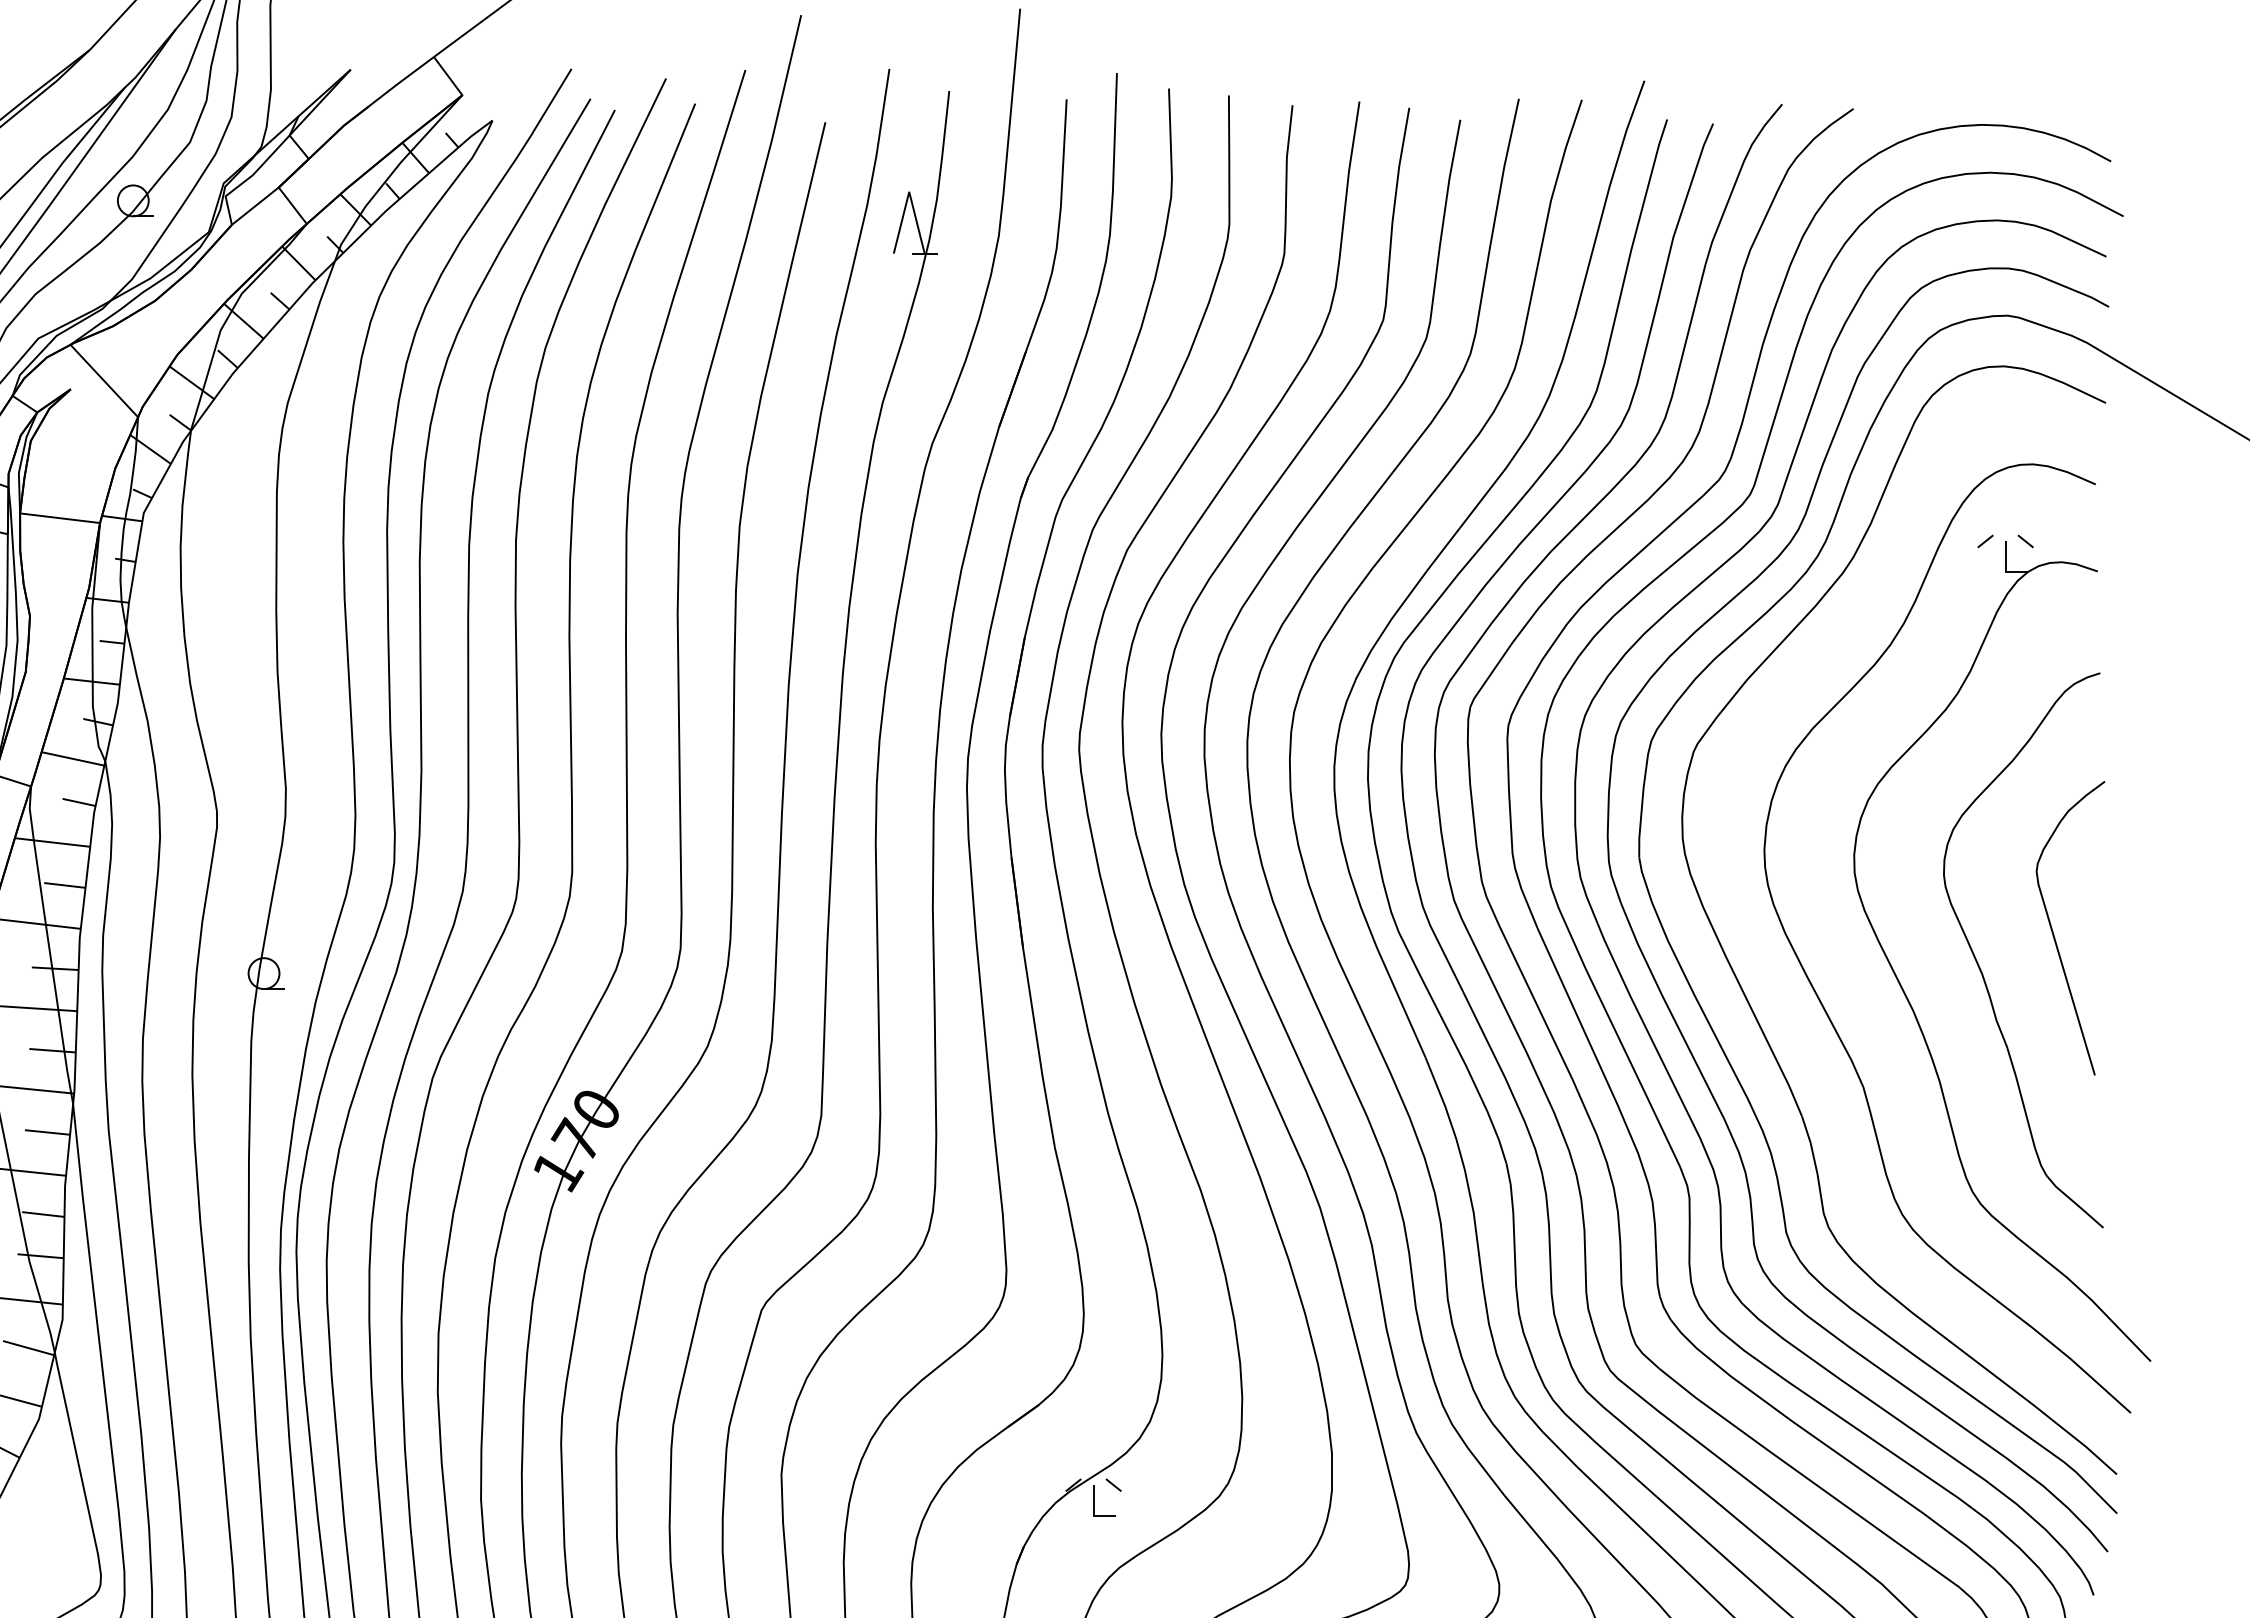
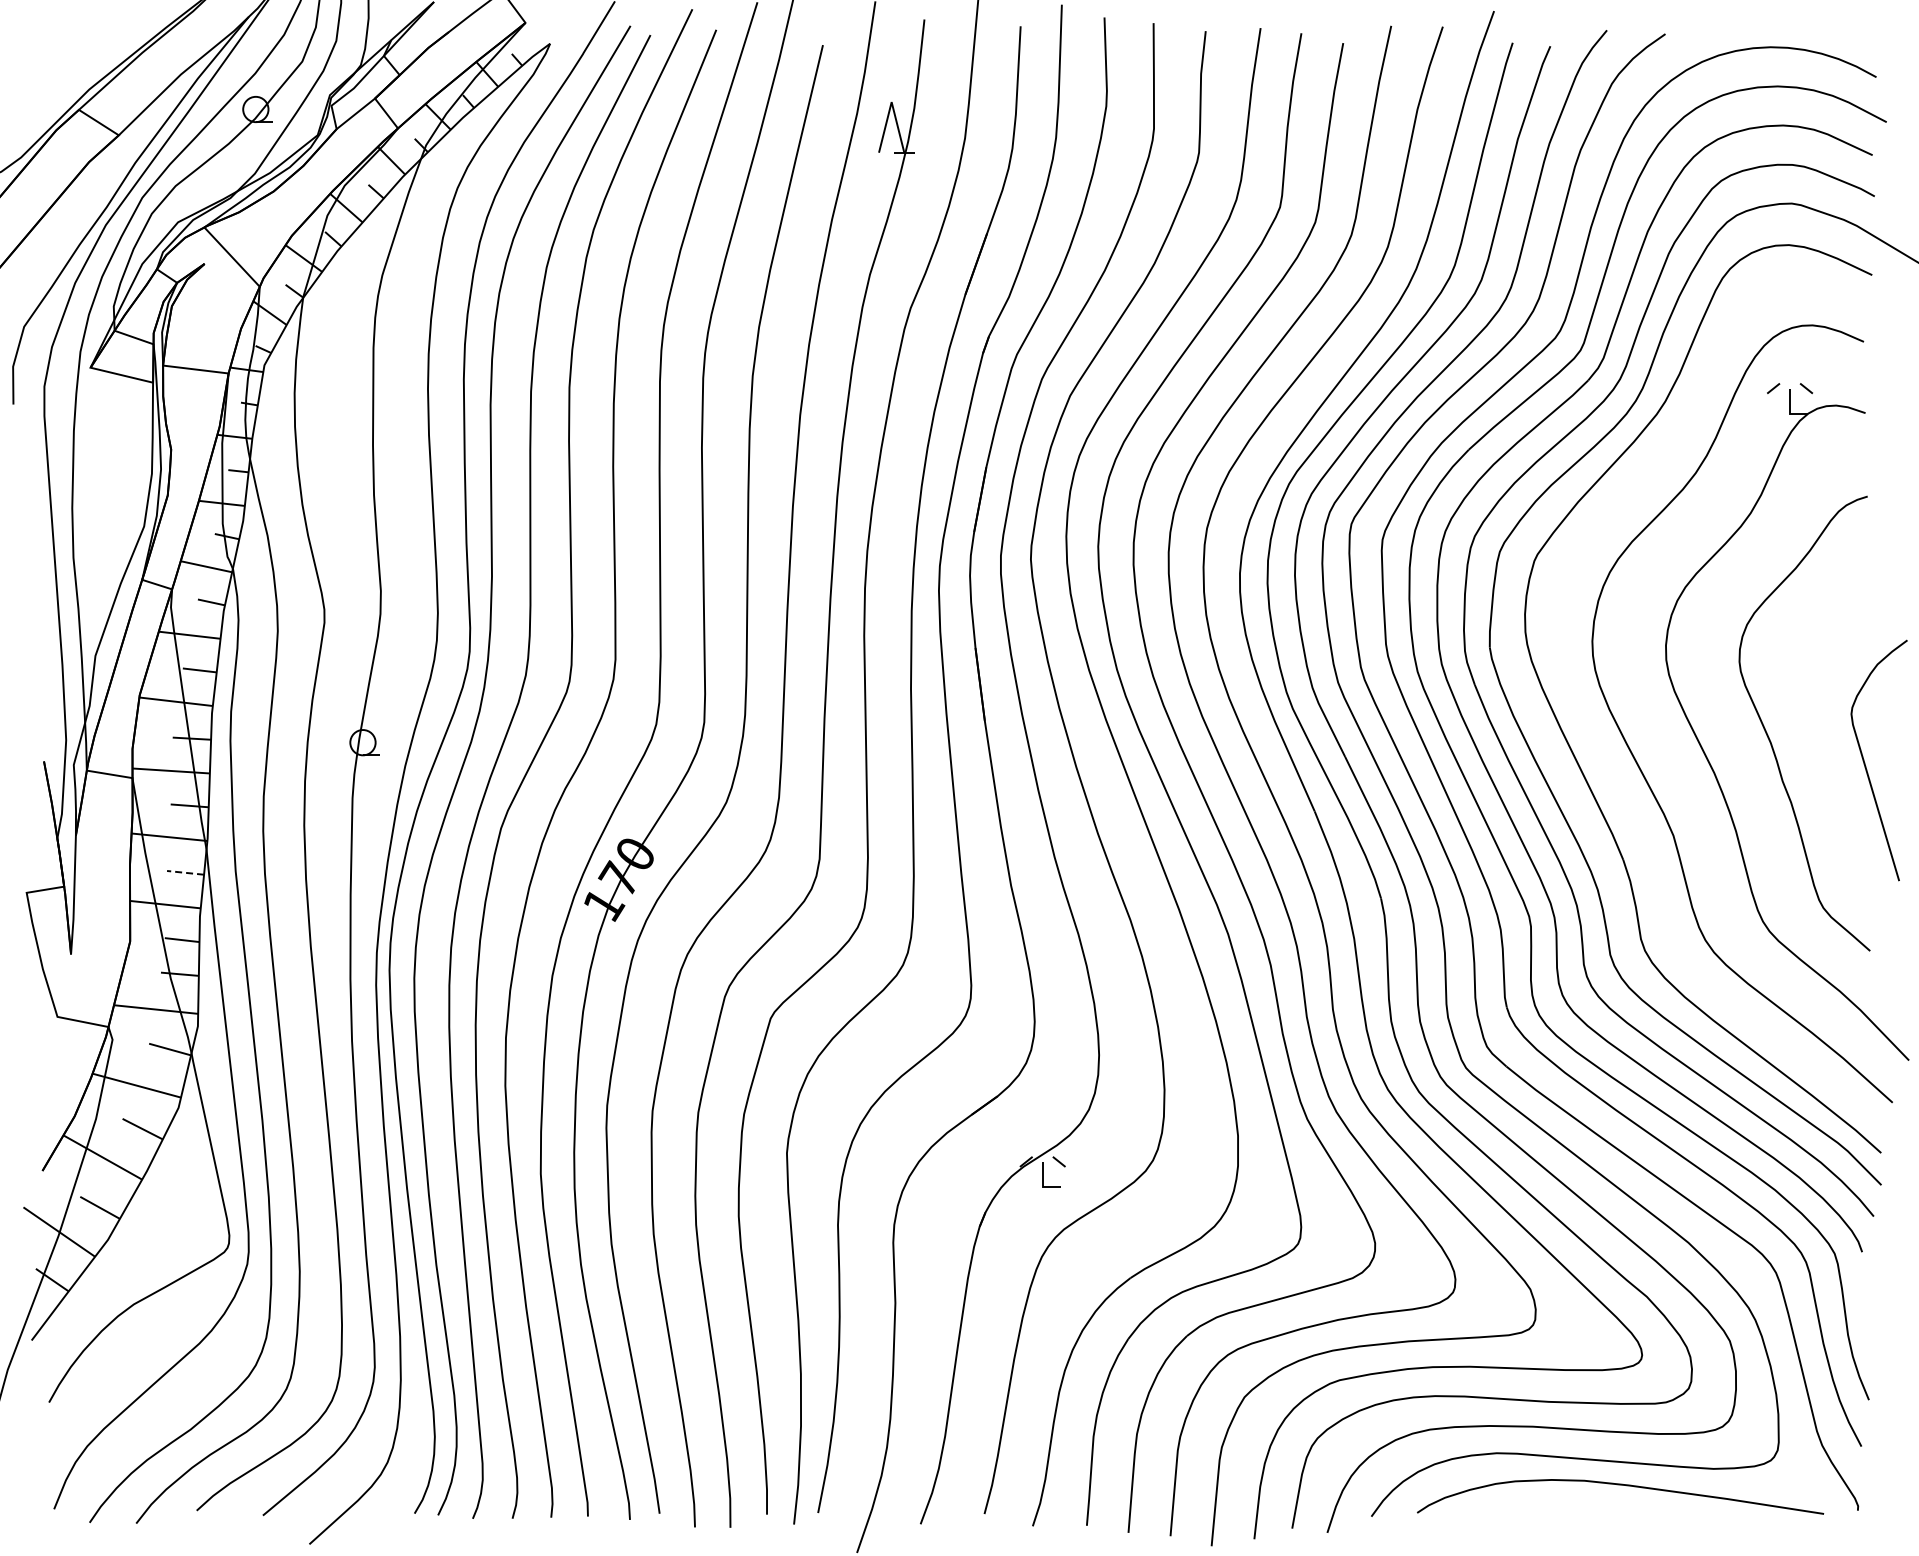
curve: (2053, 930) -> (1865, 762), moved
line: (47, 1132) -> (185, 872), solid -> dashed

